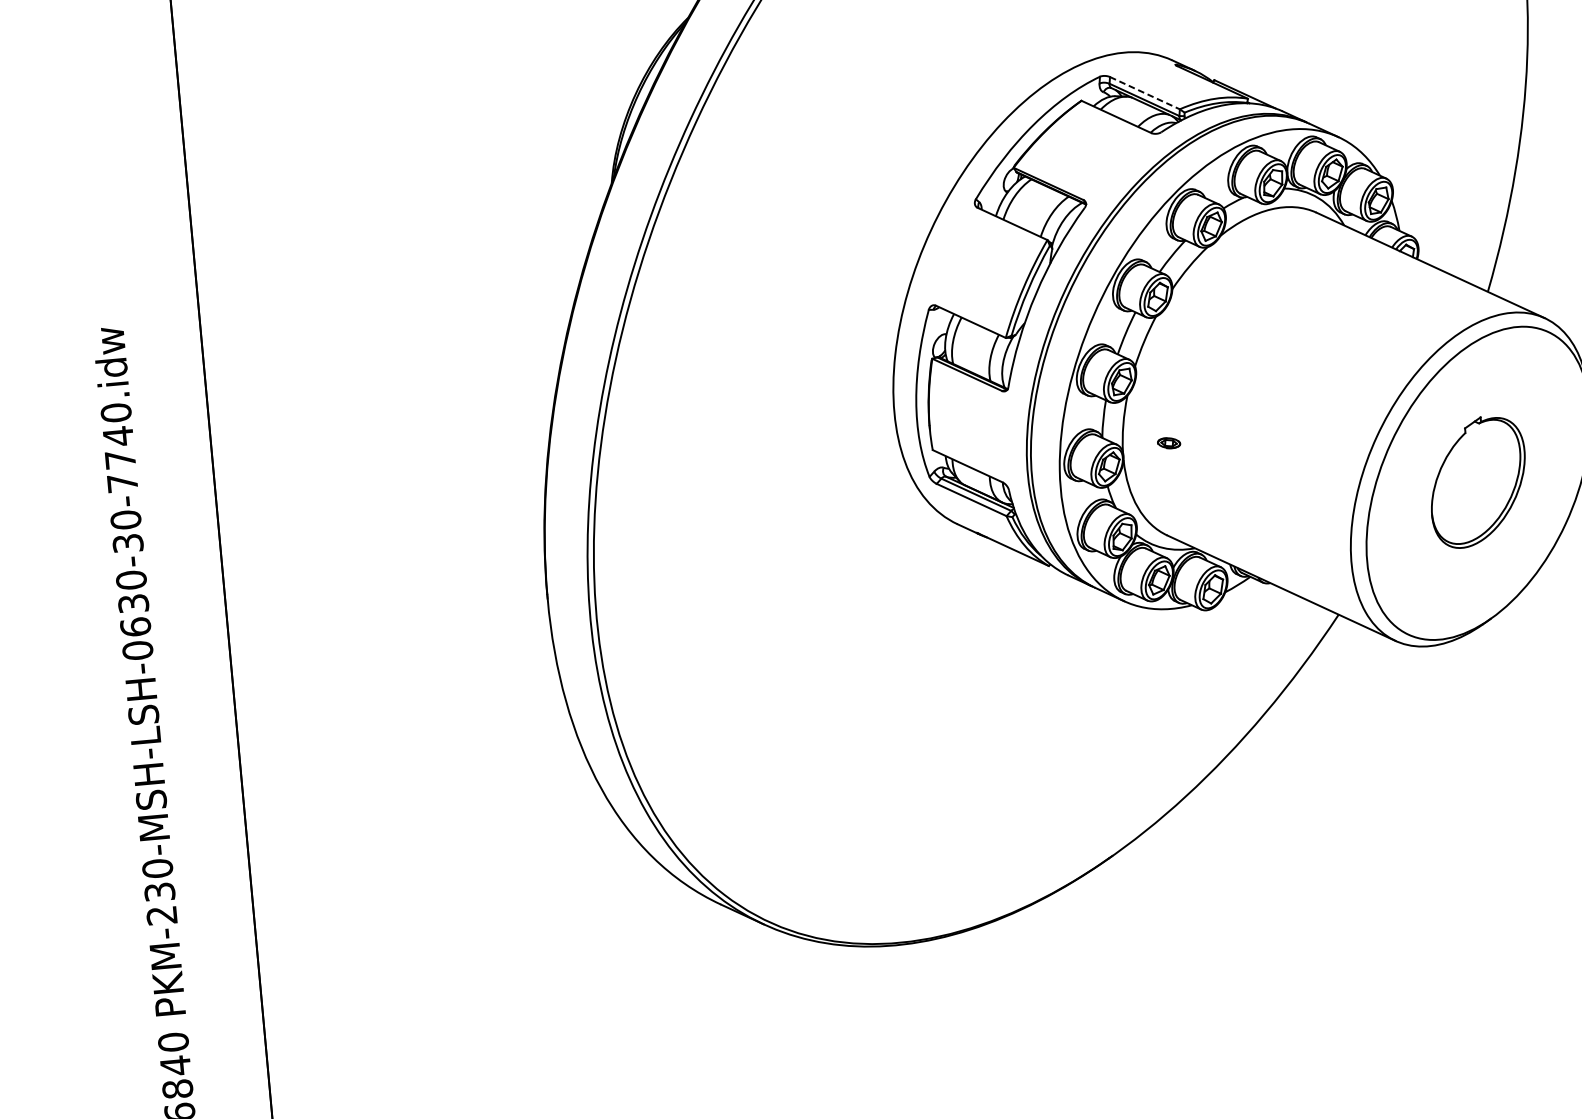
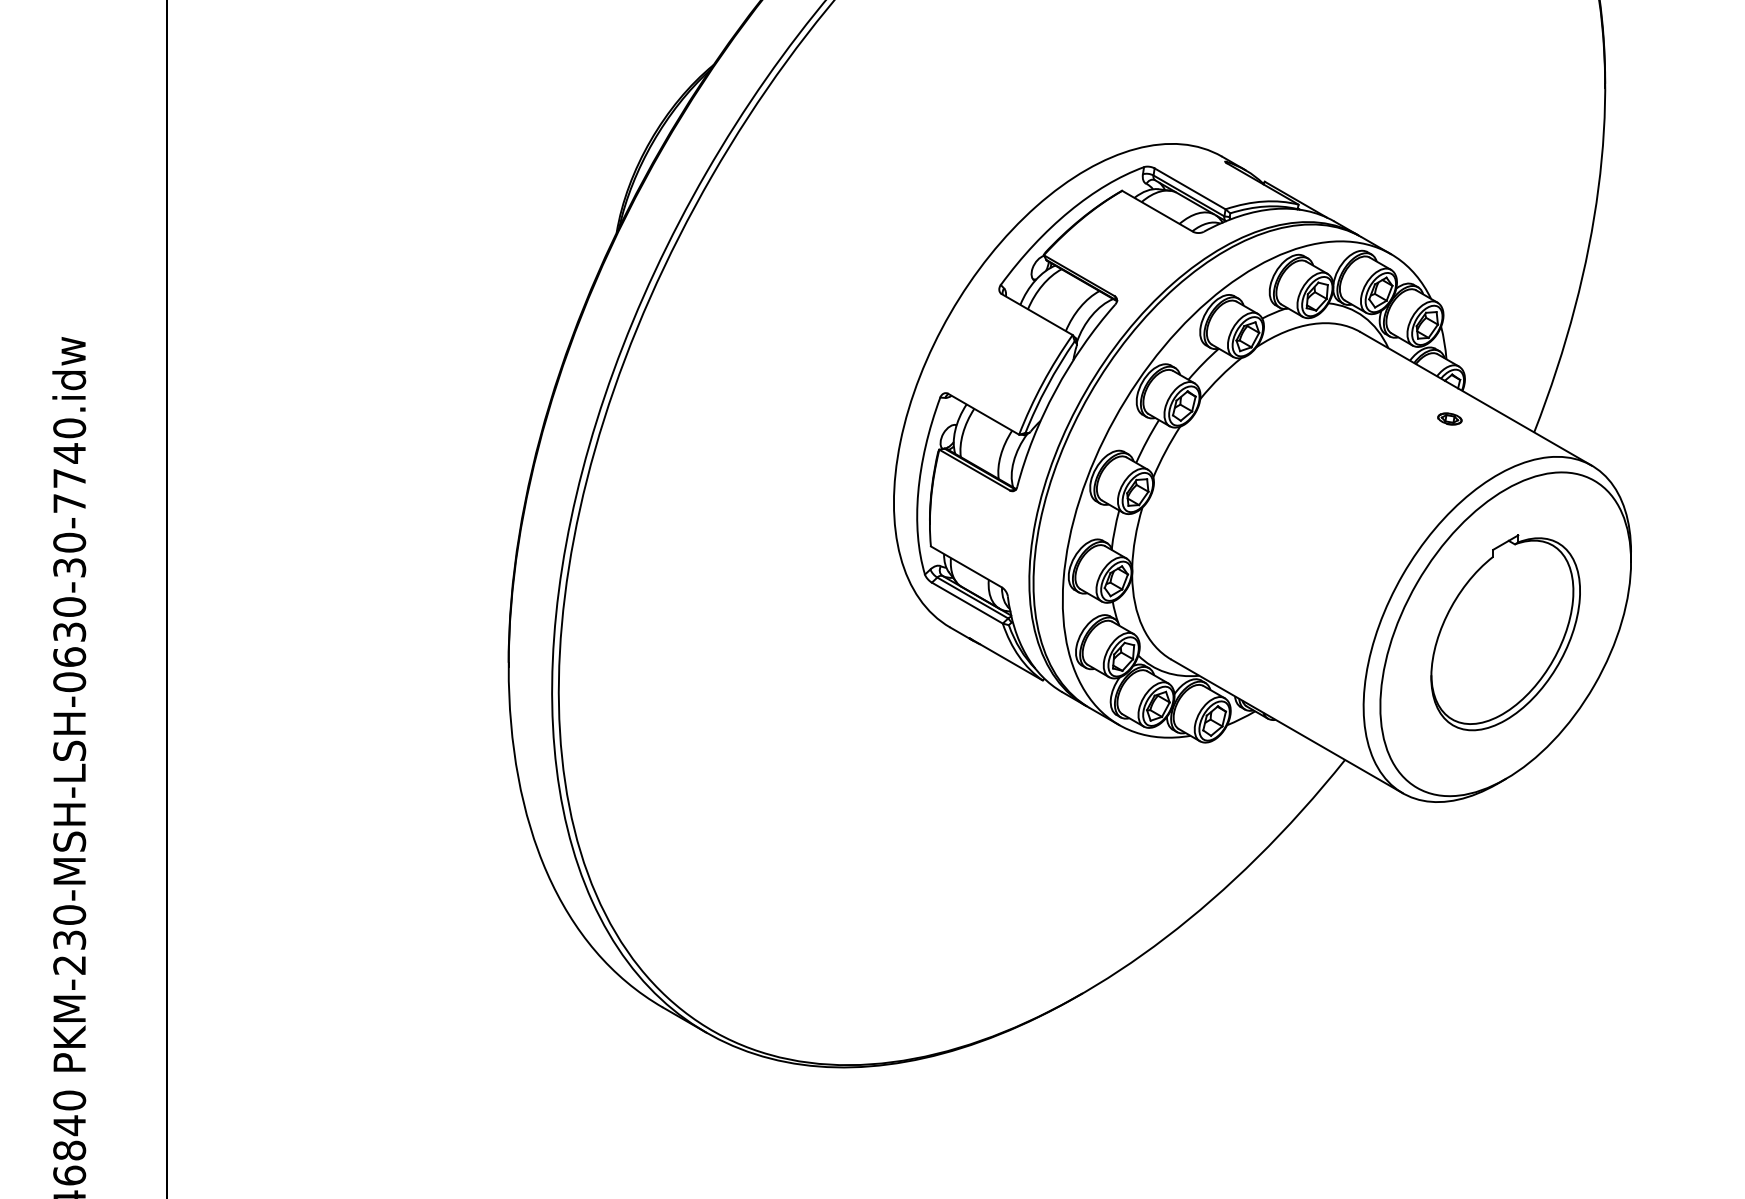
line: (1145, 92) -> (1190, 188), dashed -> solid
part: (1168, 442) -> (1449, 418), moved
part: (1478, 481) -> (1505, 632), size x1.43

